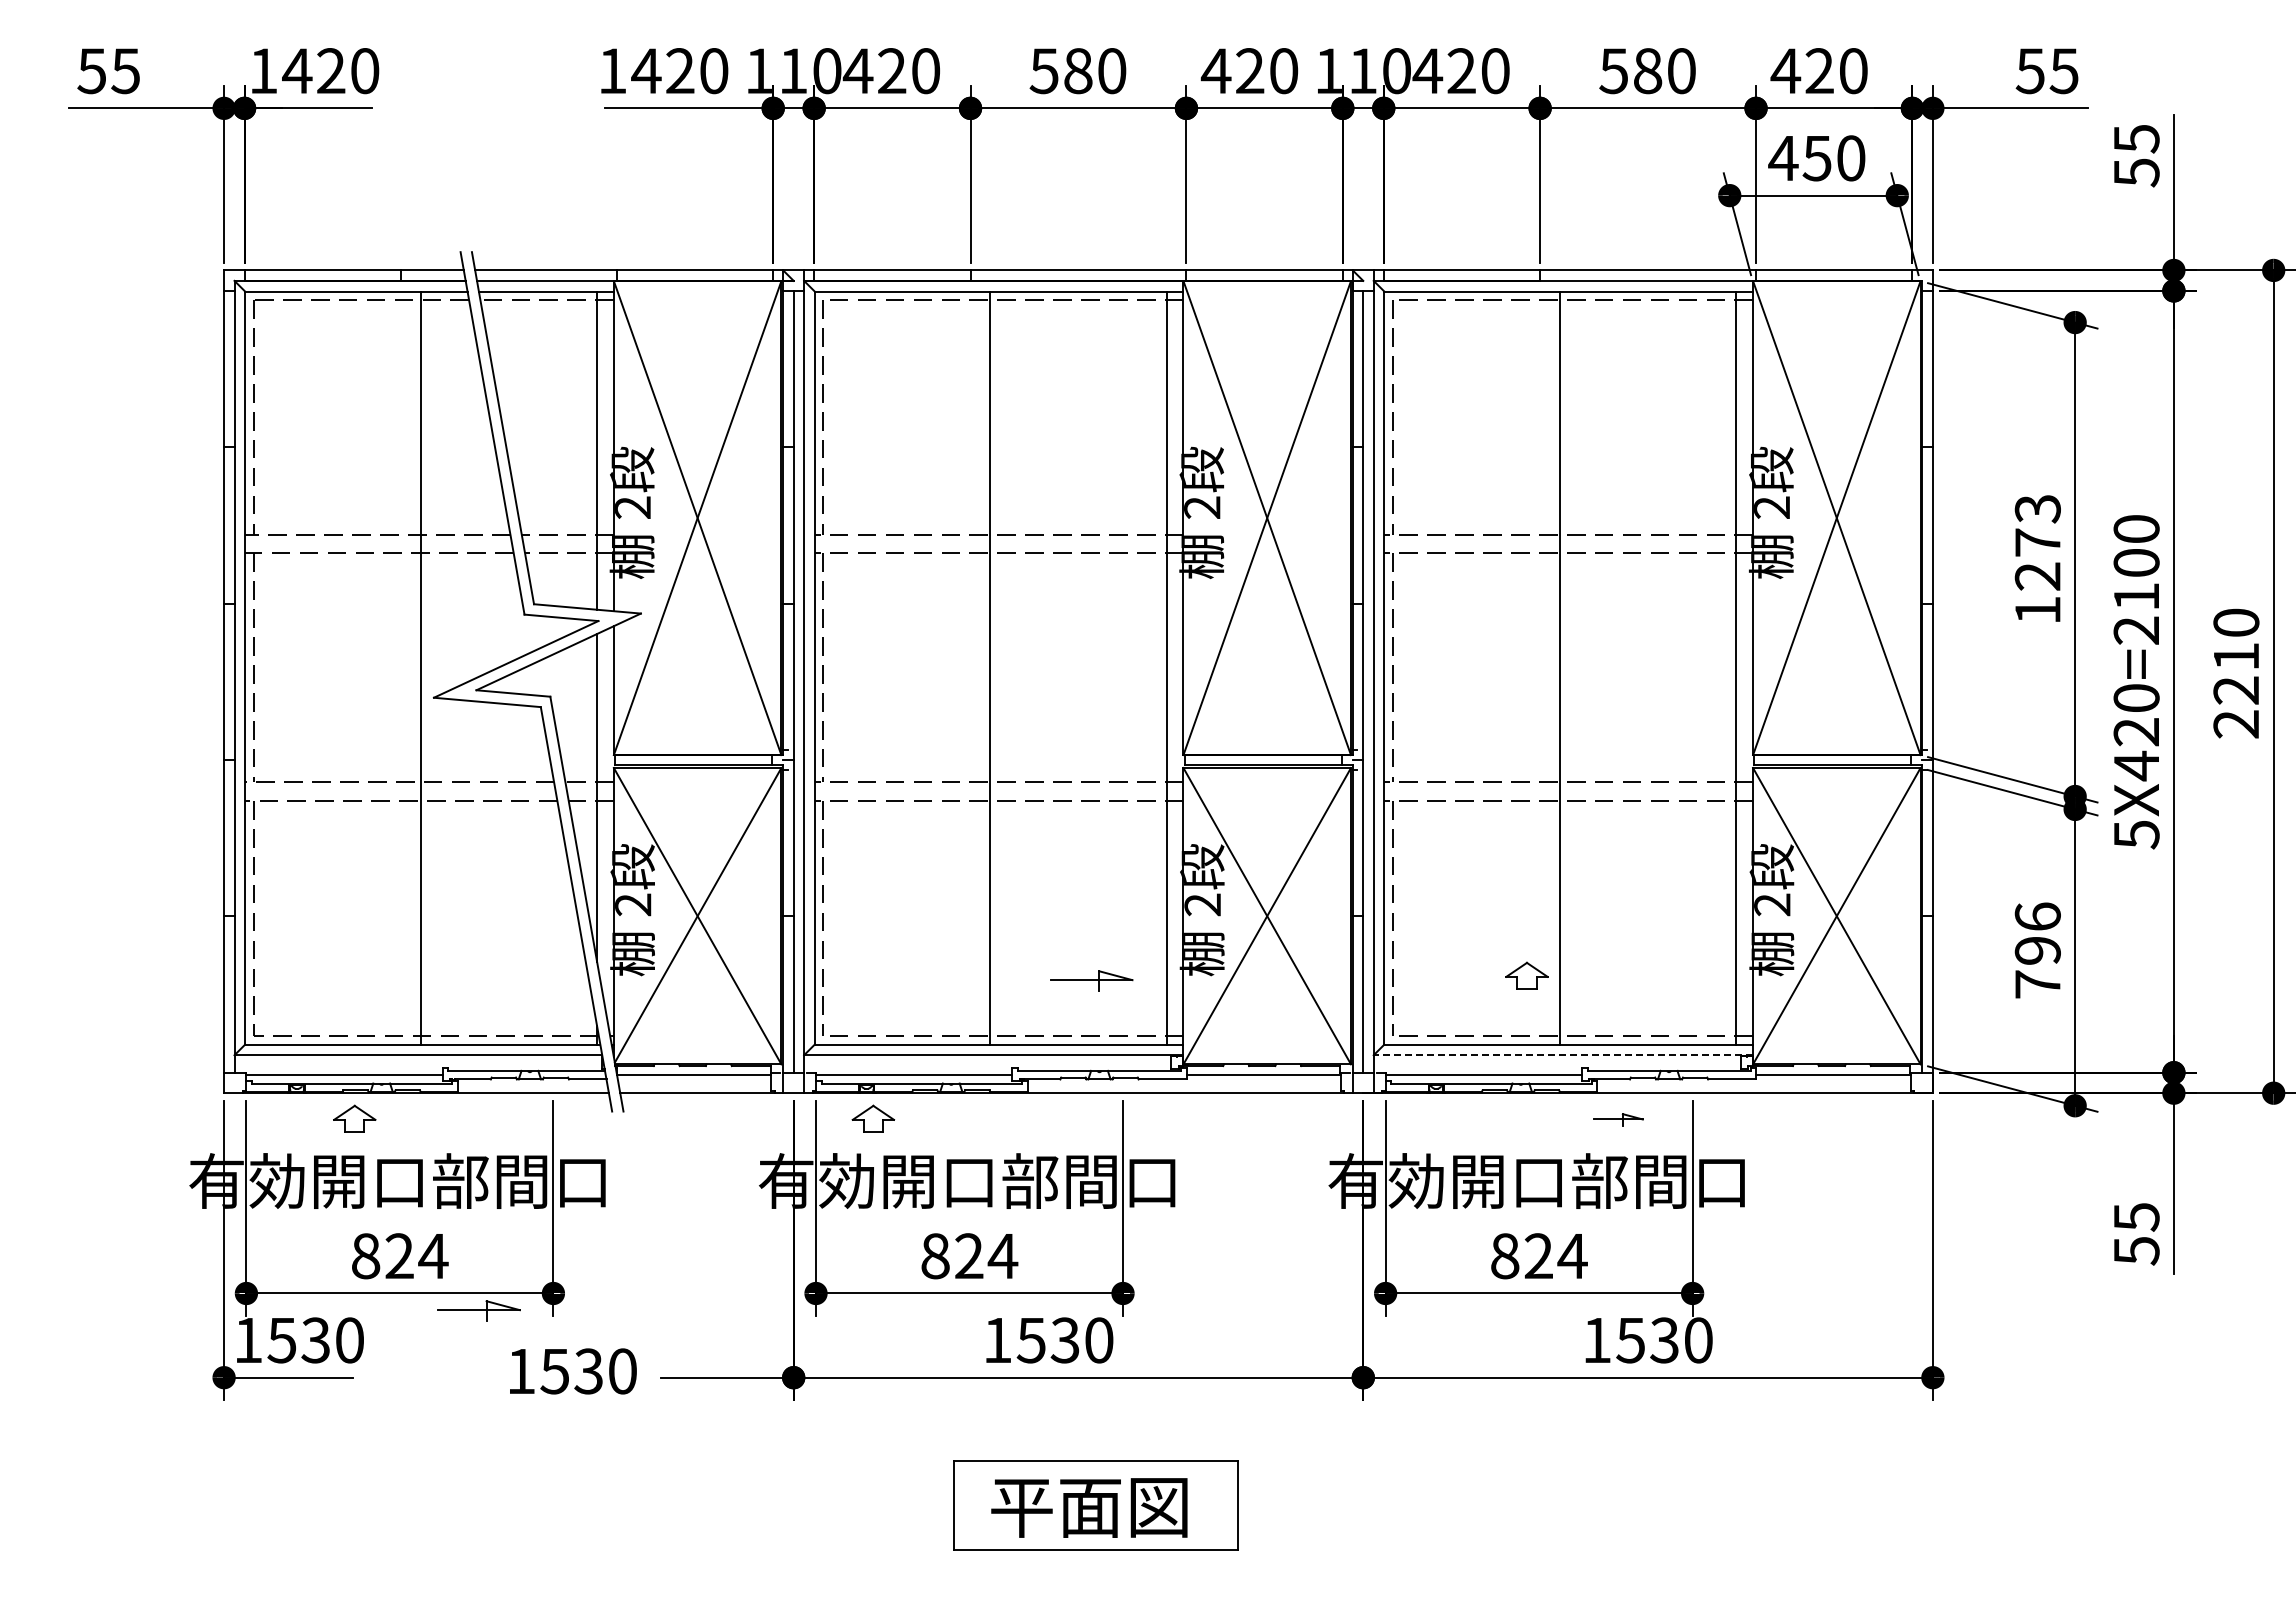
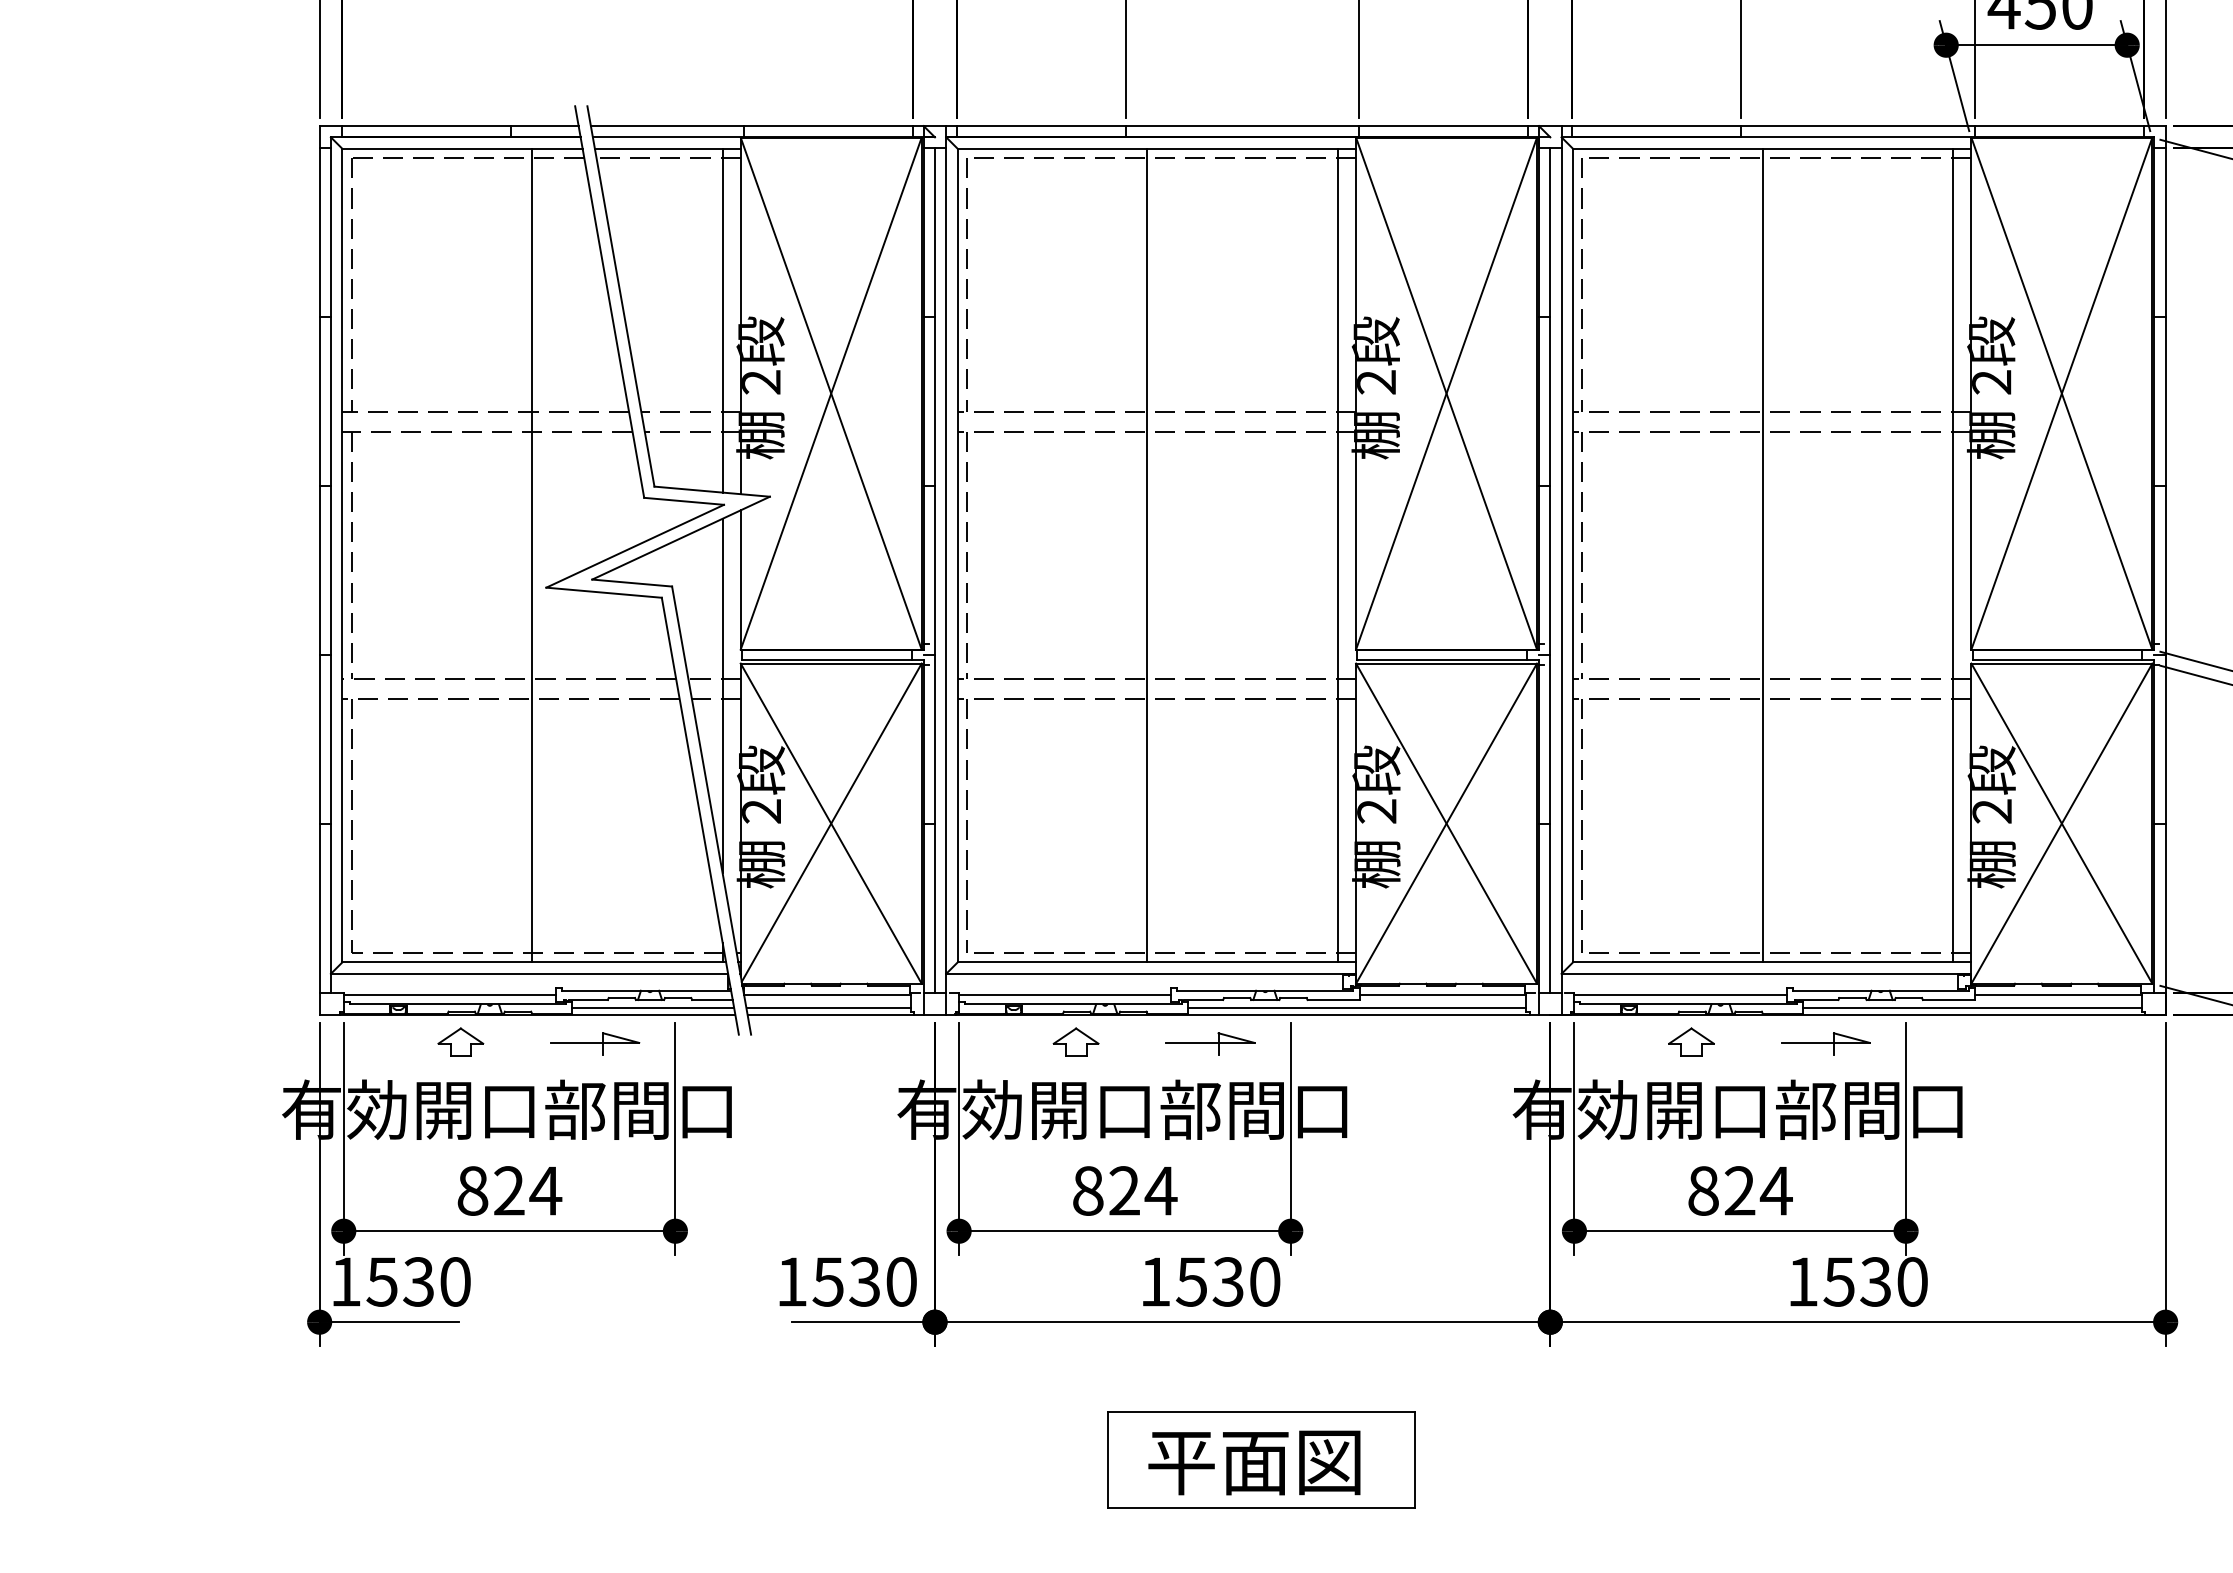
part: (1526, 975) -> (1690, 1042), moved
part: (1091, 980) -> (1210, 1043), moved
line: (1563, 1055) -> (1766, 974), dashed -> solid
line: (532, 1087) -> (652, 1008), added
line: (695, 1087) -> (828, 1008), added
line: (1183, 1087) -> (1356, 1008), added
line: (1753, 1087) -> (1971, 1008), added
part: (873, 1118) -> (1076, 1042), moved
part: (1618, 1119) -> (1826, 1043), size x1.67
part: (478, 1310) -> (594, 1043), moved
text: (573, 1371) -> (848, 1282), moved

